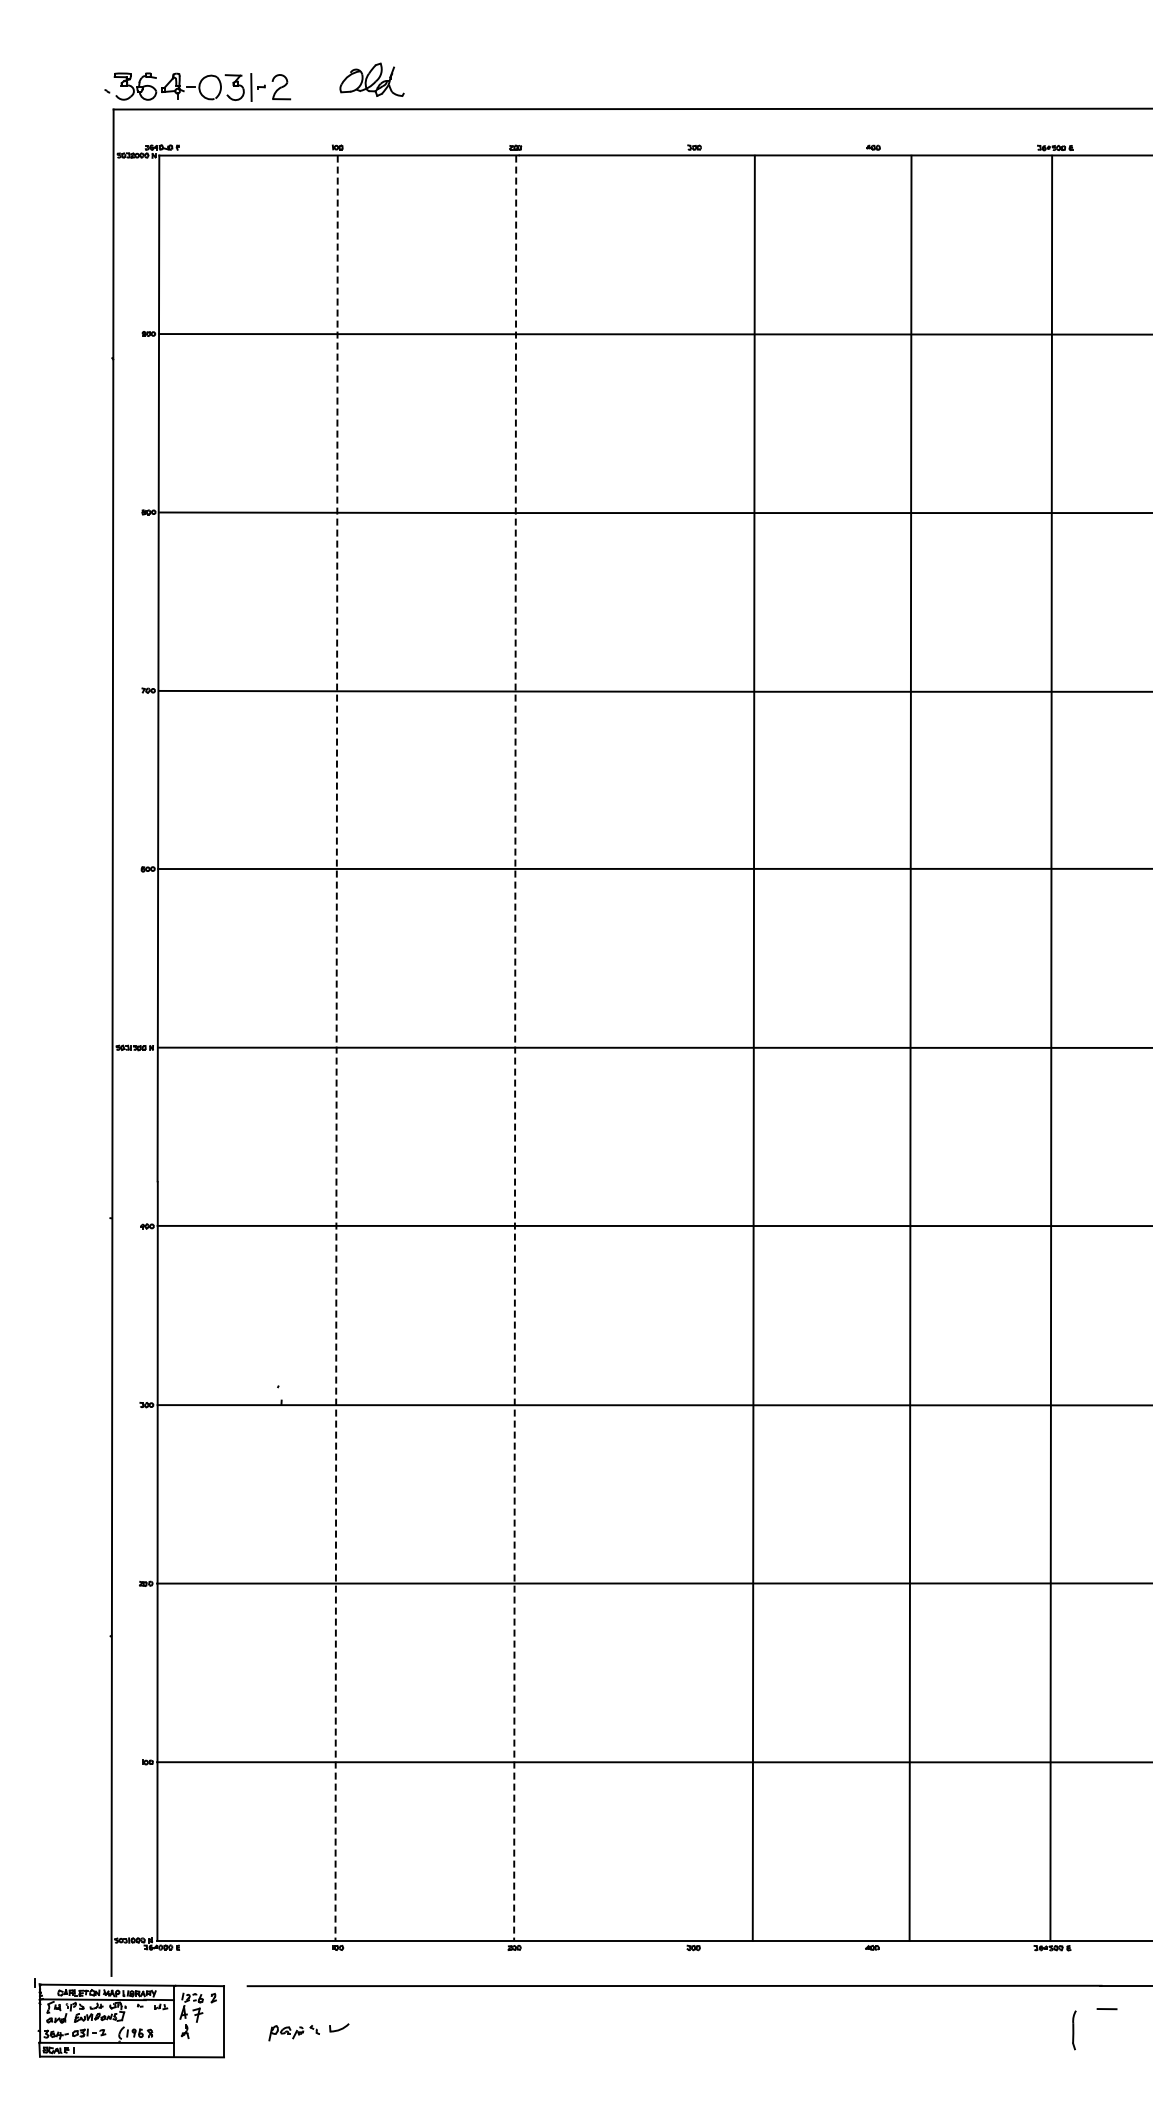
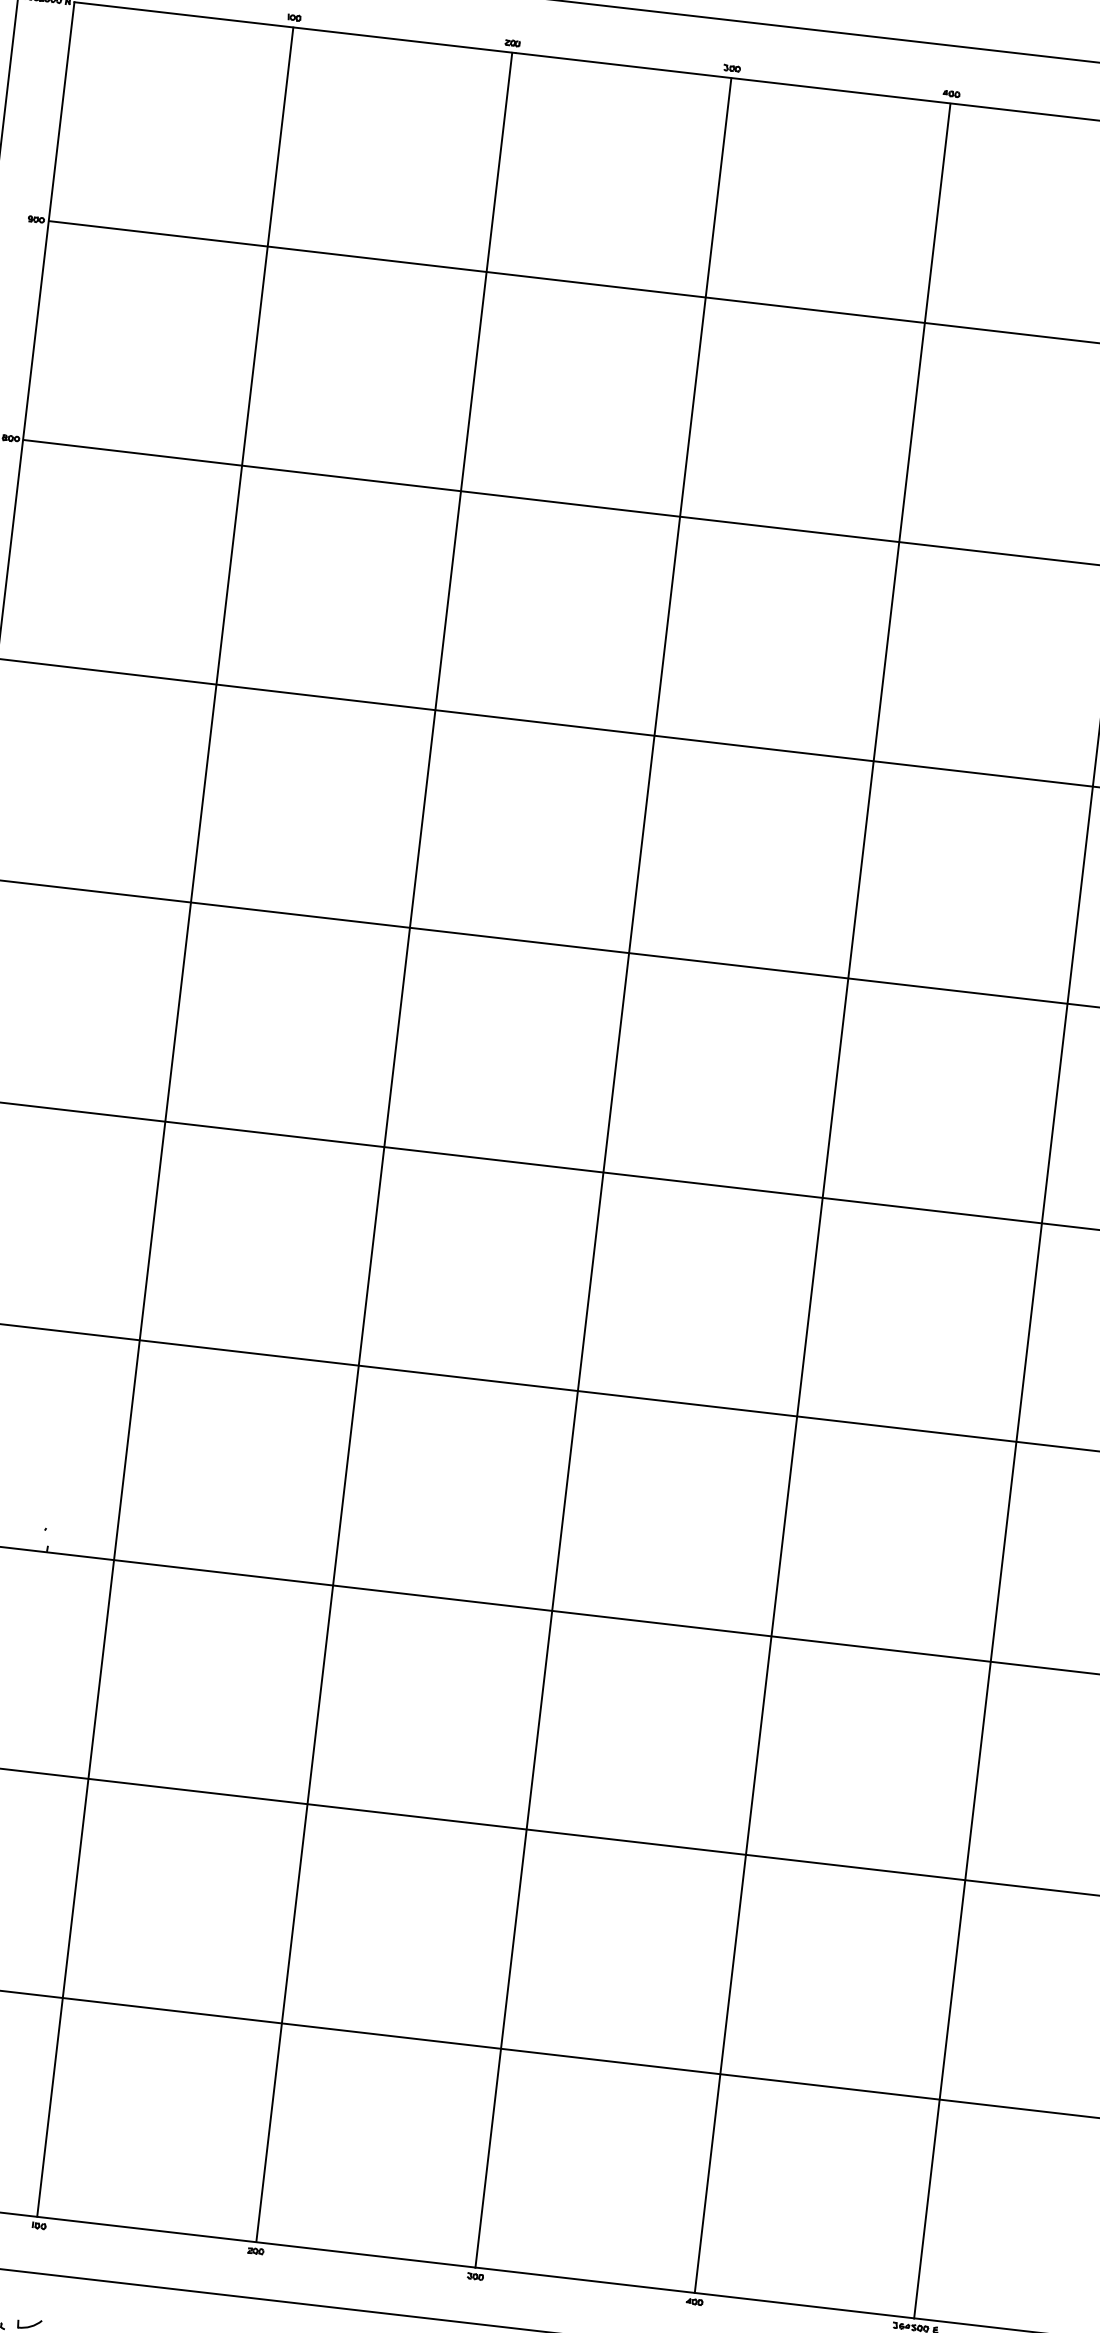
line: (753, 1047) -> (603, 1172), moved
line: (910, 1047) -> (822, 1197), moved
line: (336, 1048) -> (165, 1122), dashed -> solid
line: (515, 1048) -> (384, 1148), dashed -> solid

